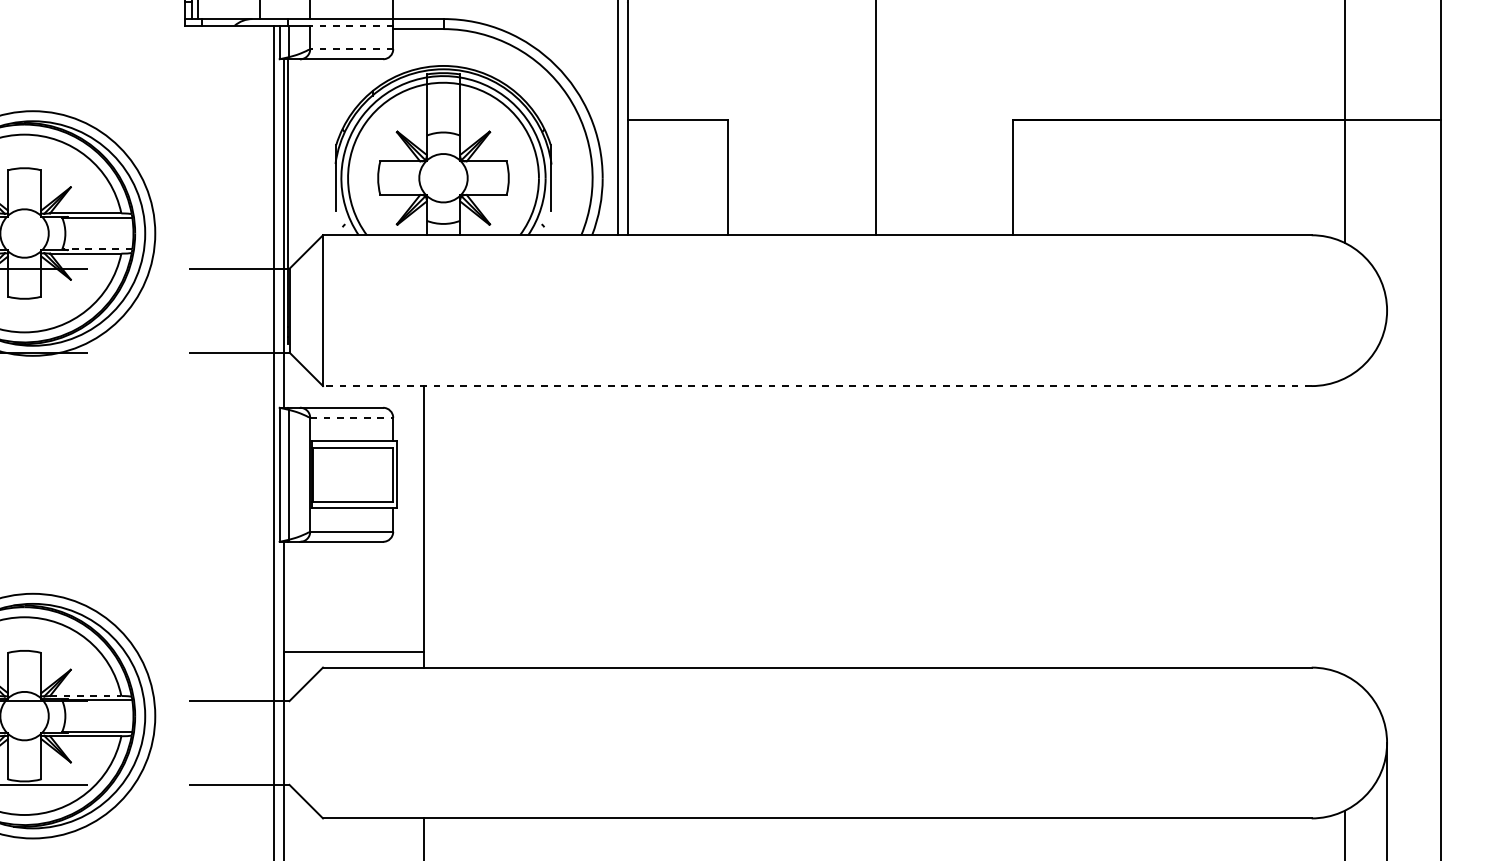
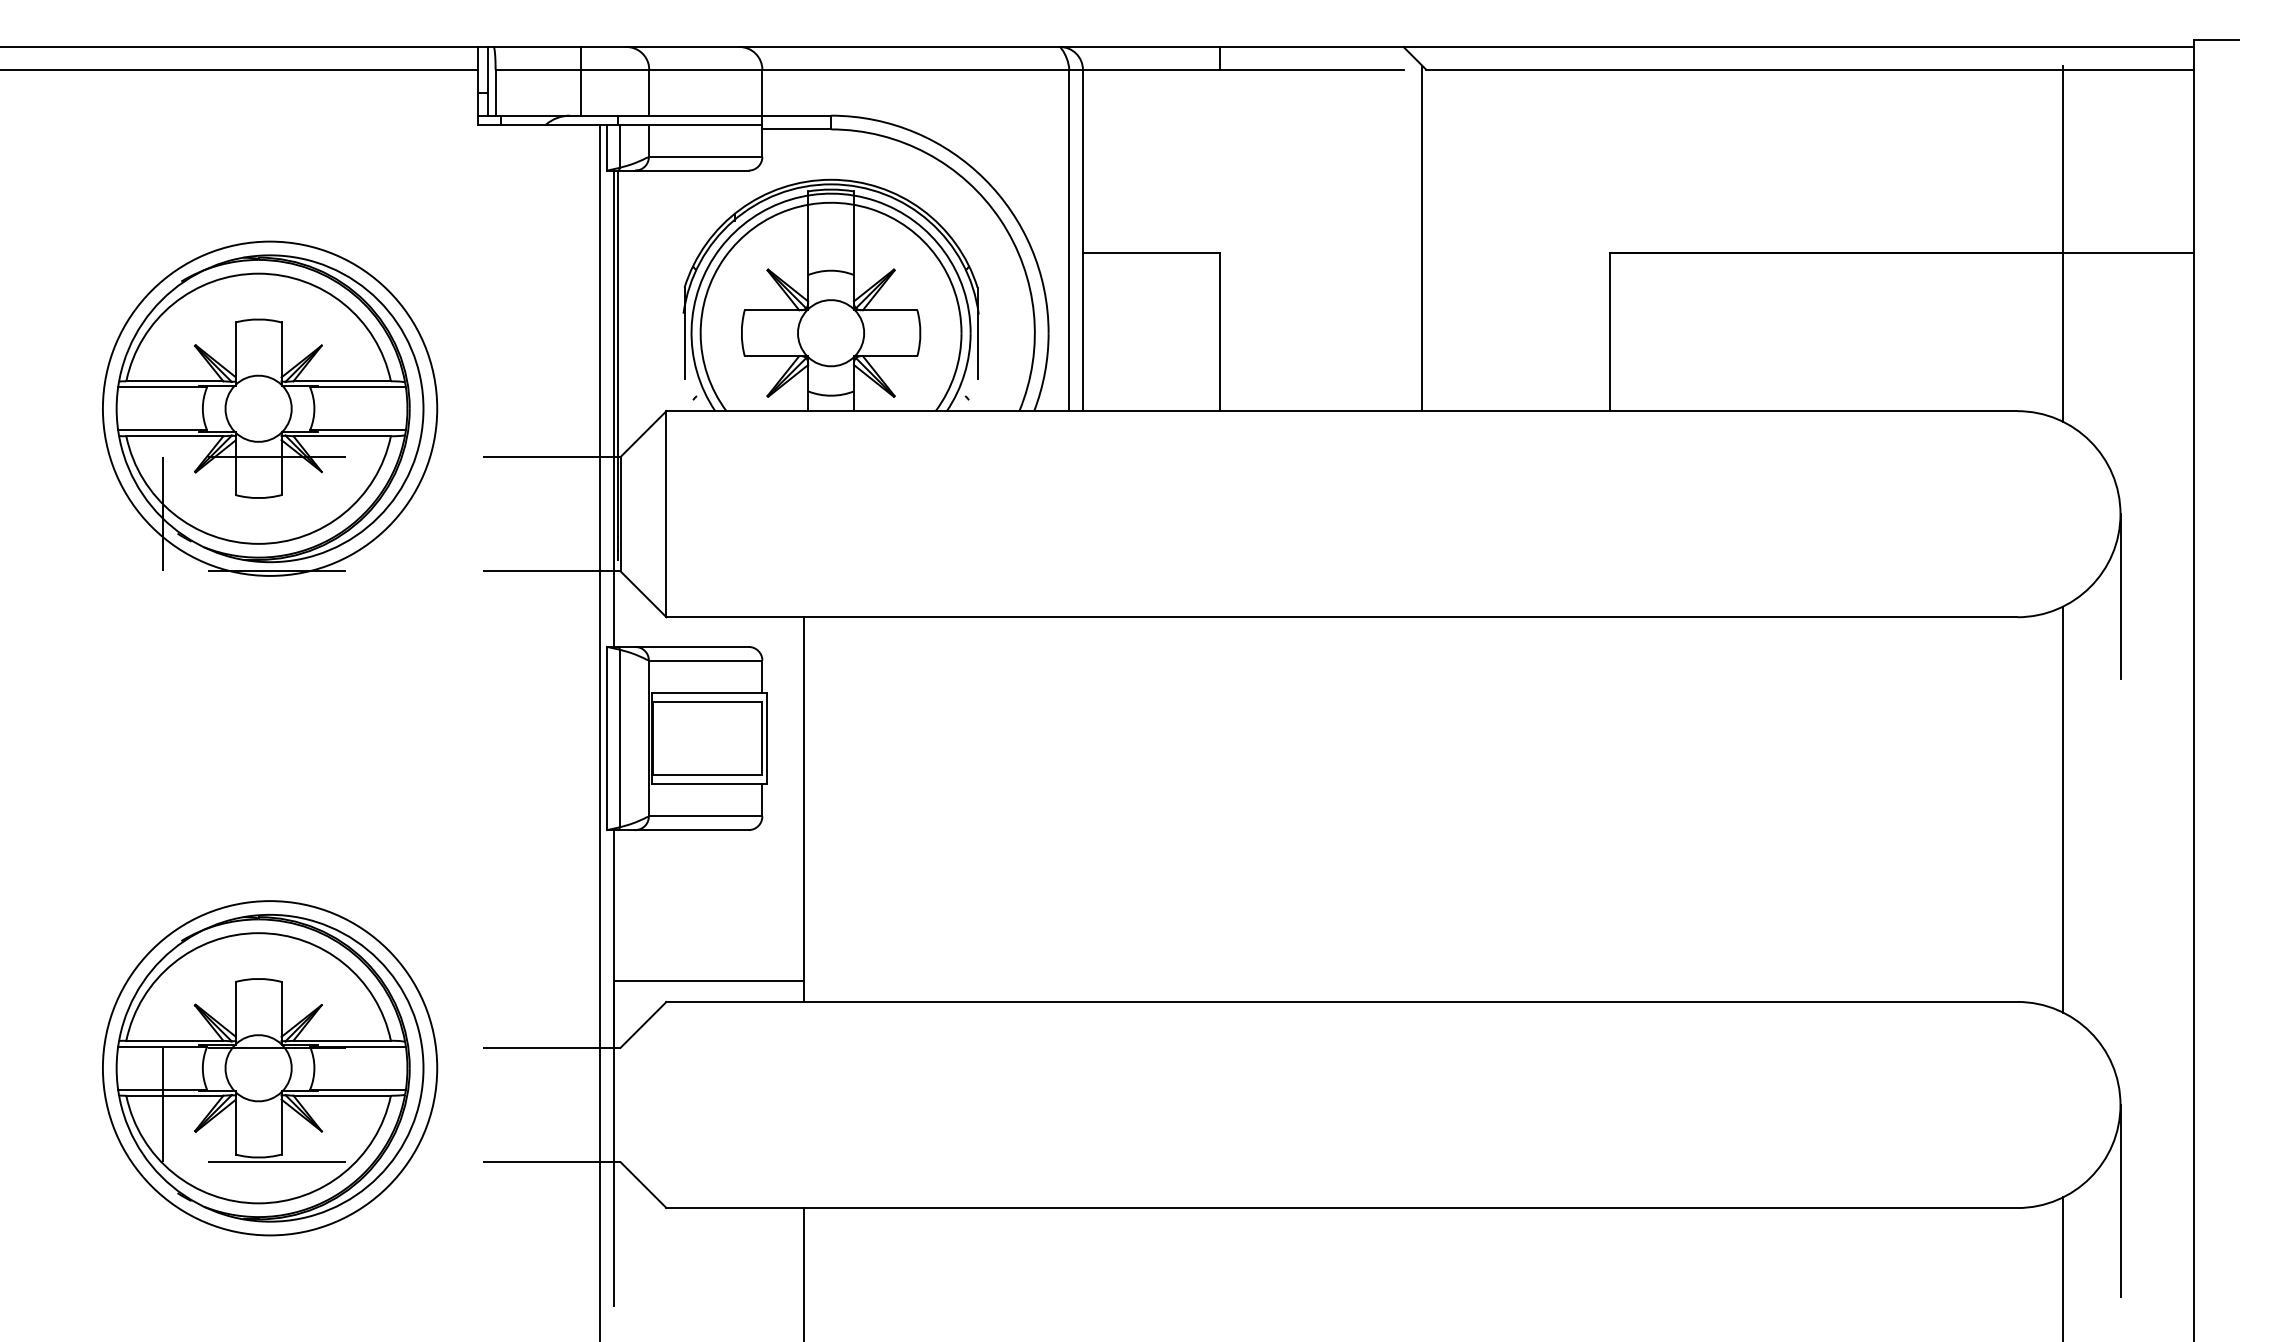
line: (351, 25) -> (705, 124), dashed -> solid
line: (351, 48) -> (705, 156), dashed -> solid
line: (97, 249) -> (358, 430), dashed -> solid
line: (1387, 370) -> (2120, 596), added
line: (817, 386) -> (1341, 617), dashed -> solid
line: (351, 417) -> (705, 660), dashed -> solid
line: (1345, 526) -> (2063, 809), added
line: (85, 695) -> (342, 1040), dashed -> solid

